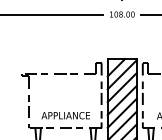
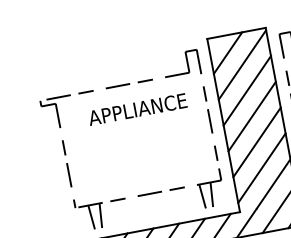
text: (65, 115) -> (136, 109), moved

